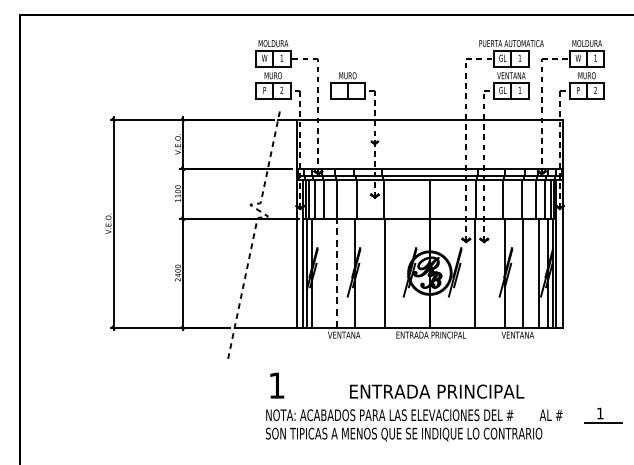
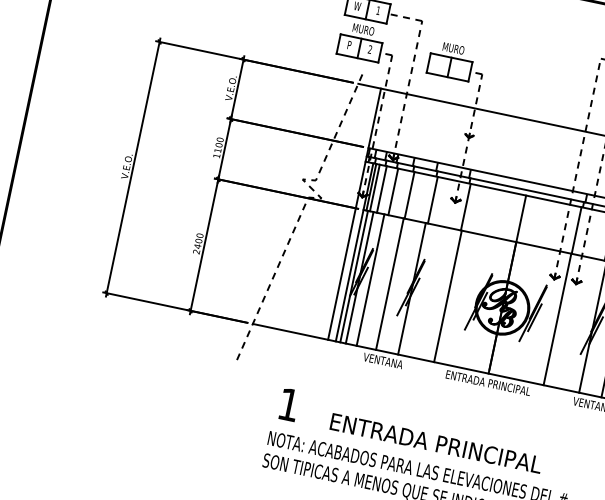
line: (320, 272) -> (370, 279), added
line: (336, 272) -> (389, 283), dashed -> solid
text: (437, 391) -> (436, 443), moved

